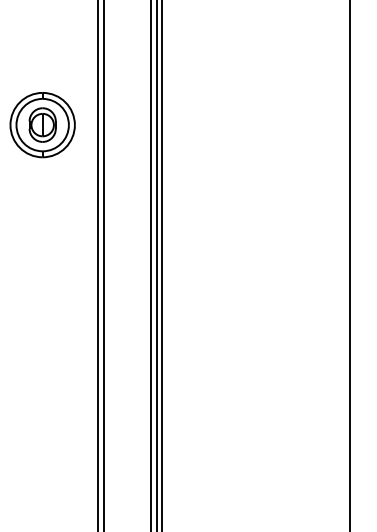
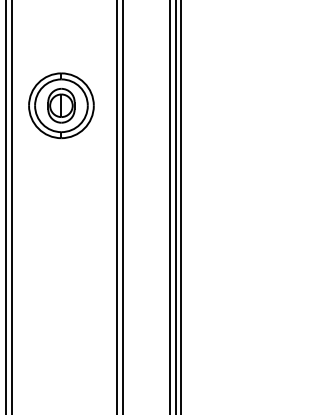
part: (42, 125) -> (61, 106), moved

